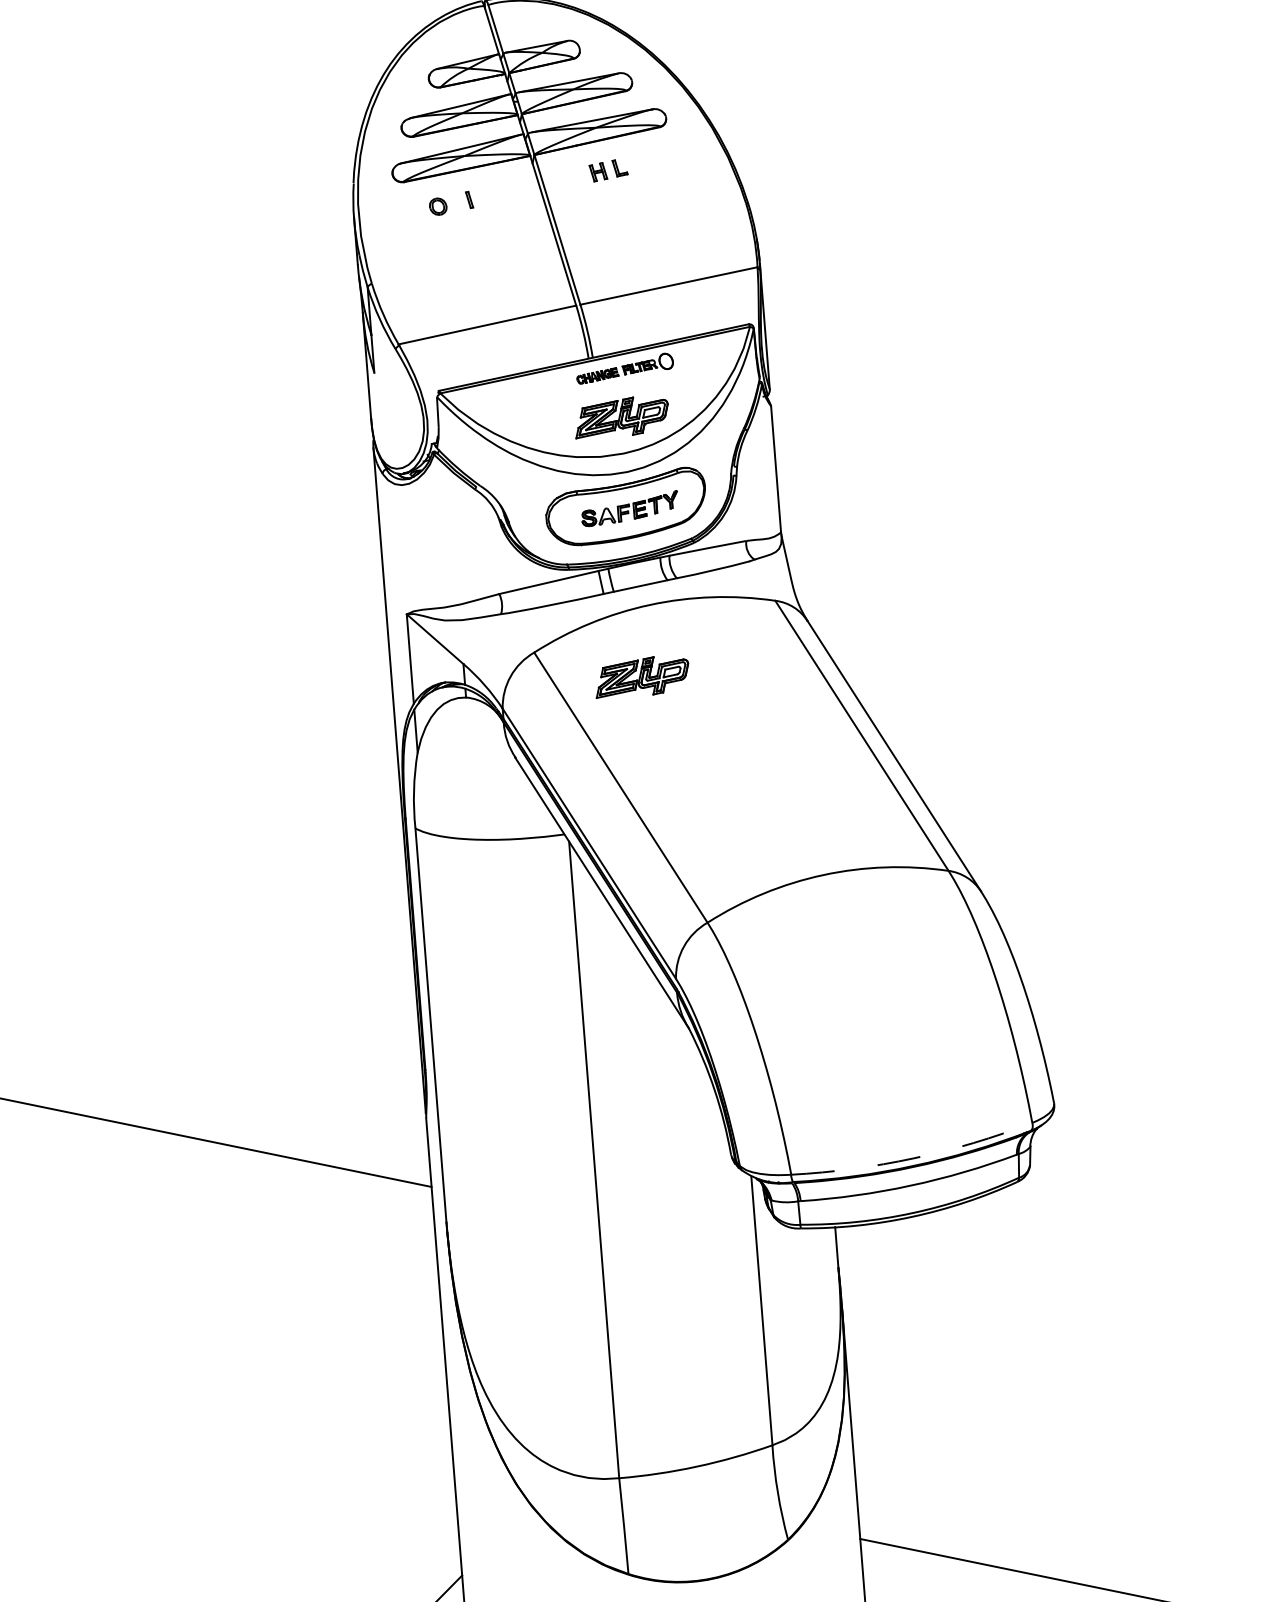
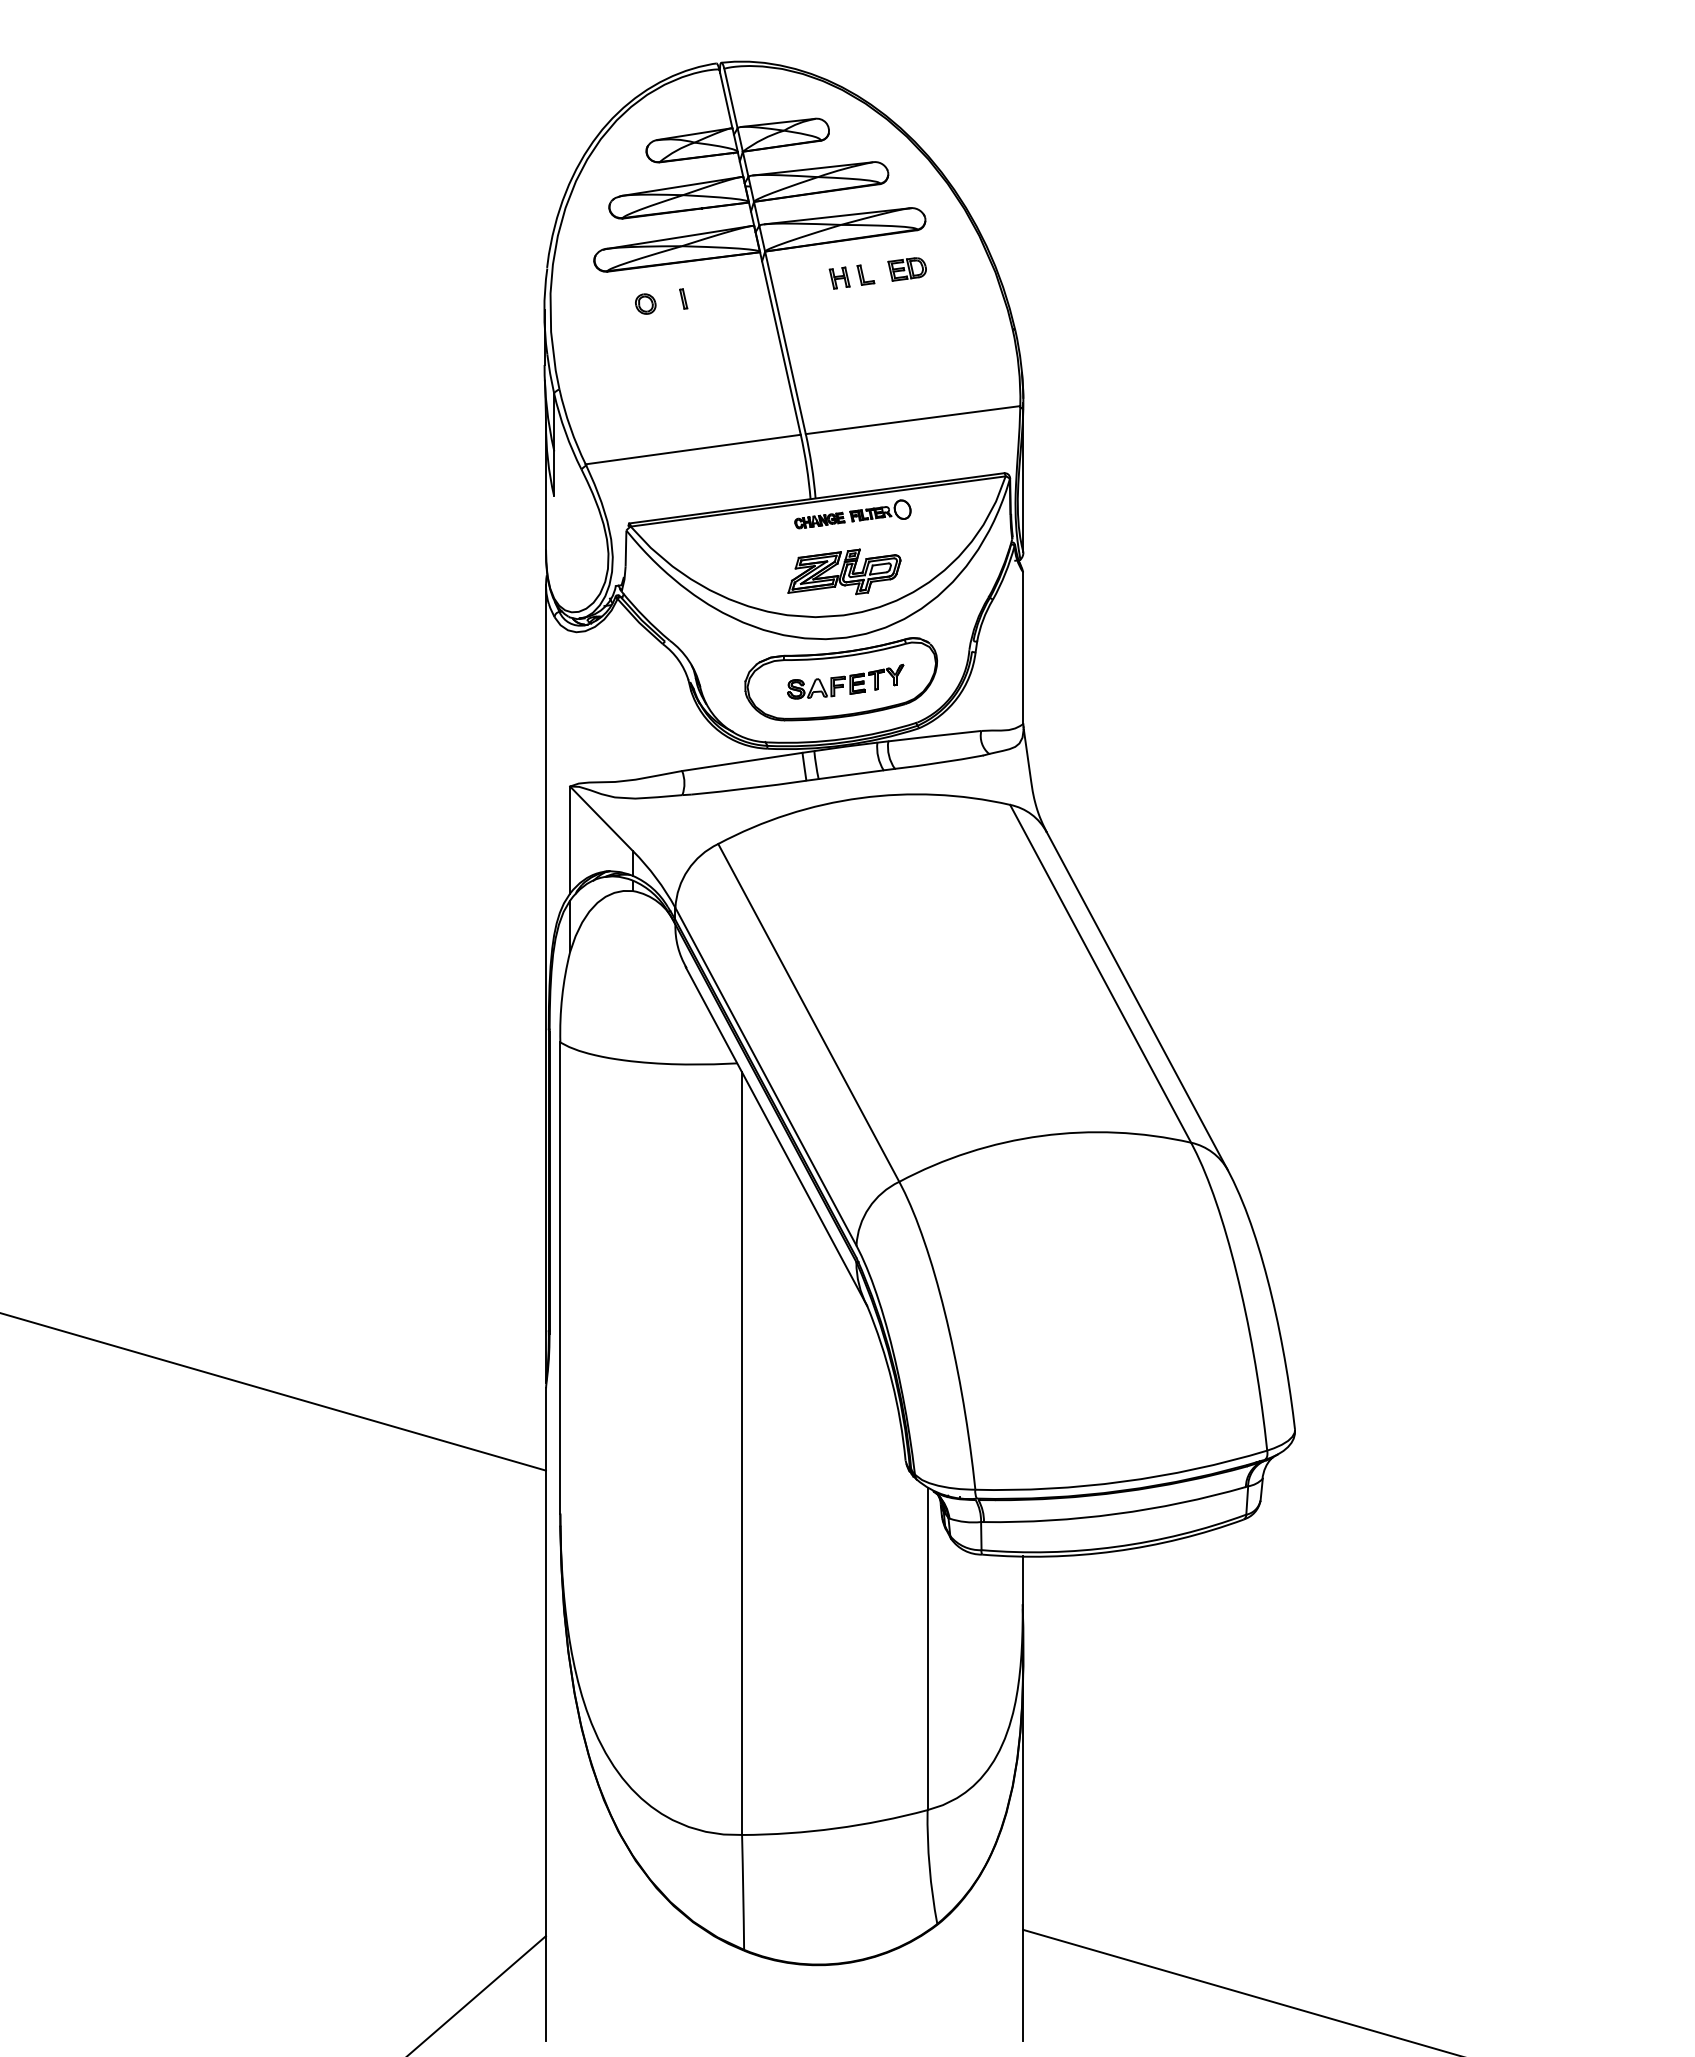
part: (653, 160) -> (906, 269), added
part: (642, 676) -> (844, 882), removed
arc: (913, 1158) -> (1122, 1481), dashed -> solid

